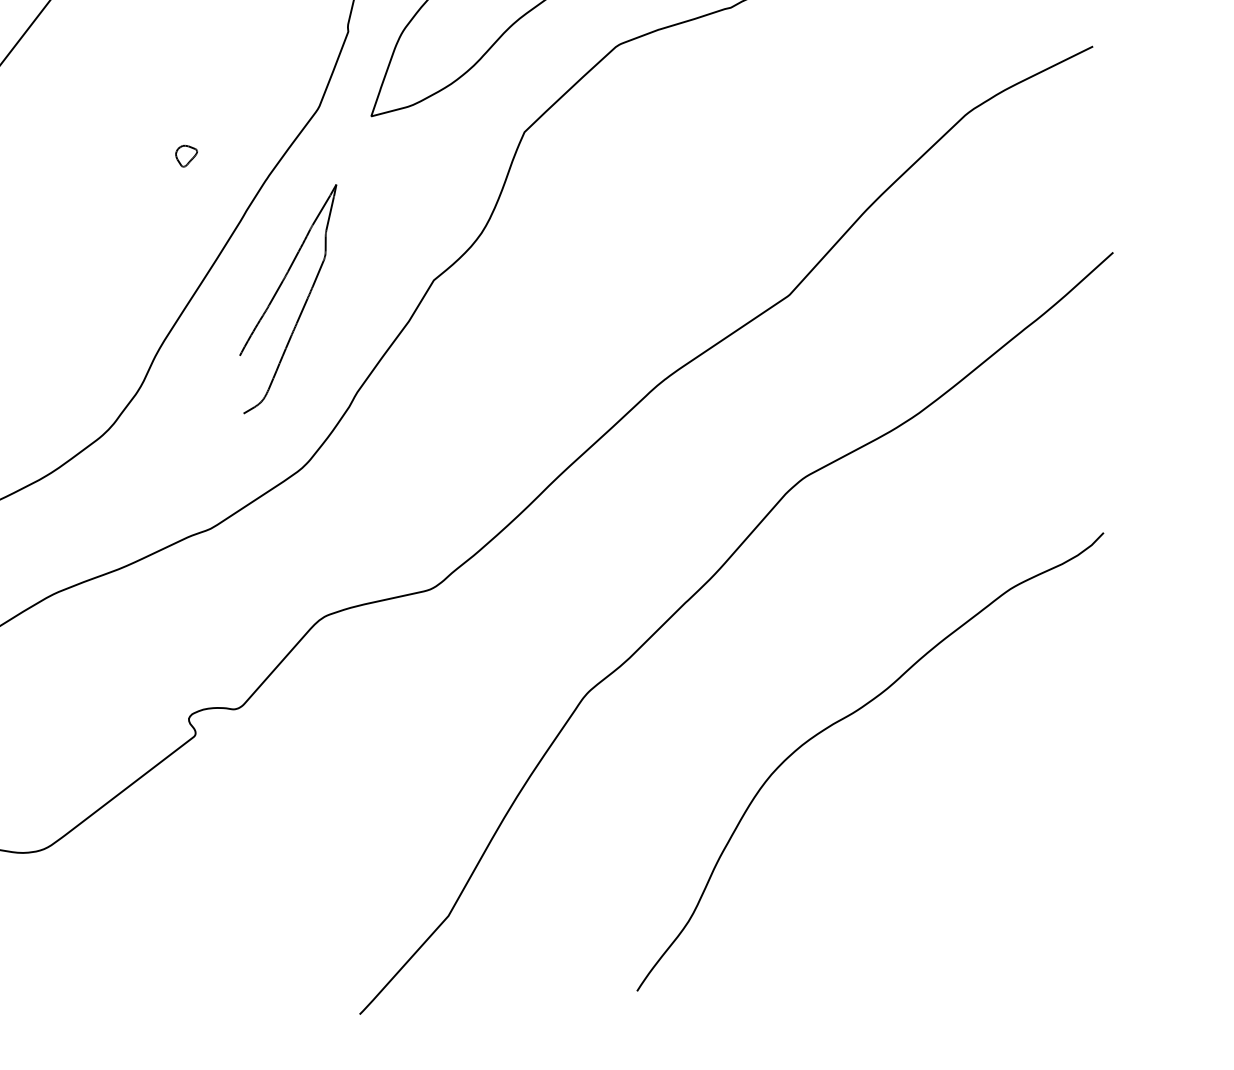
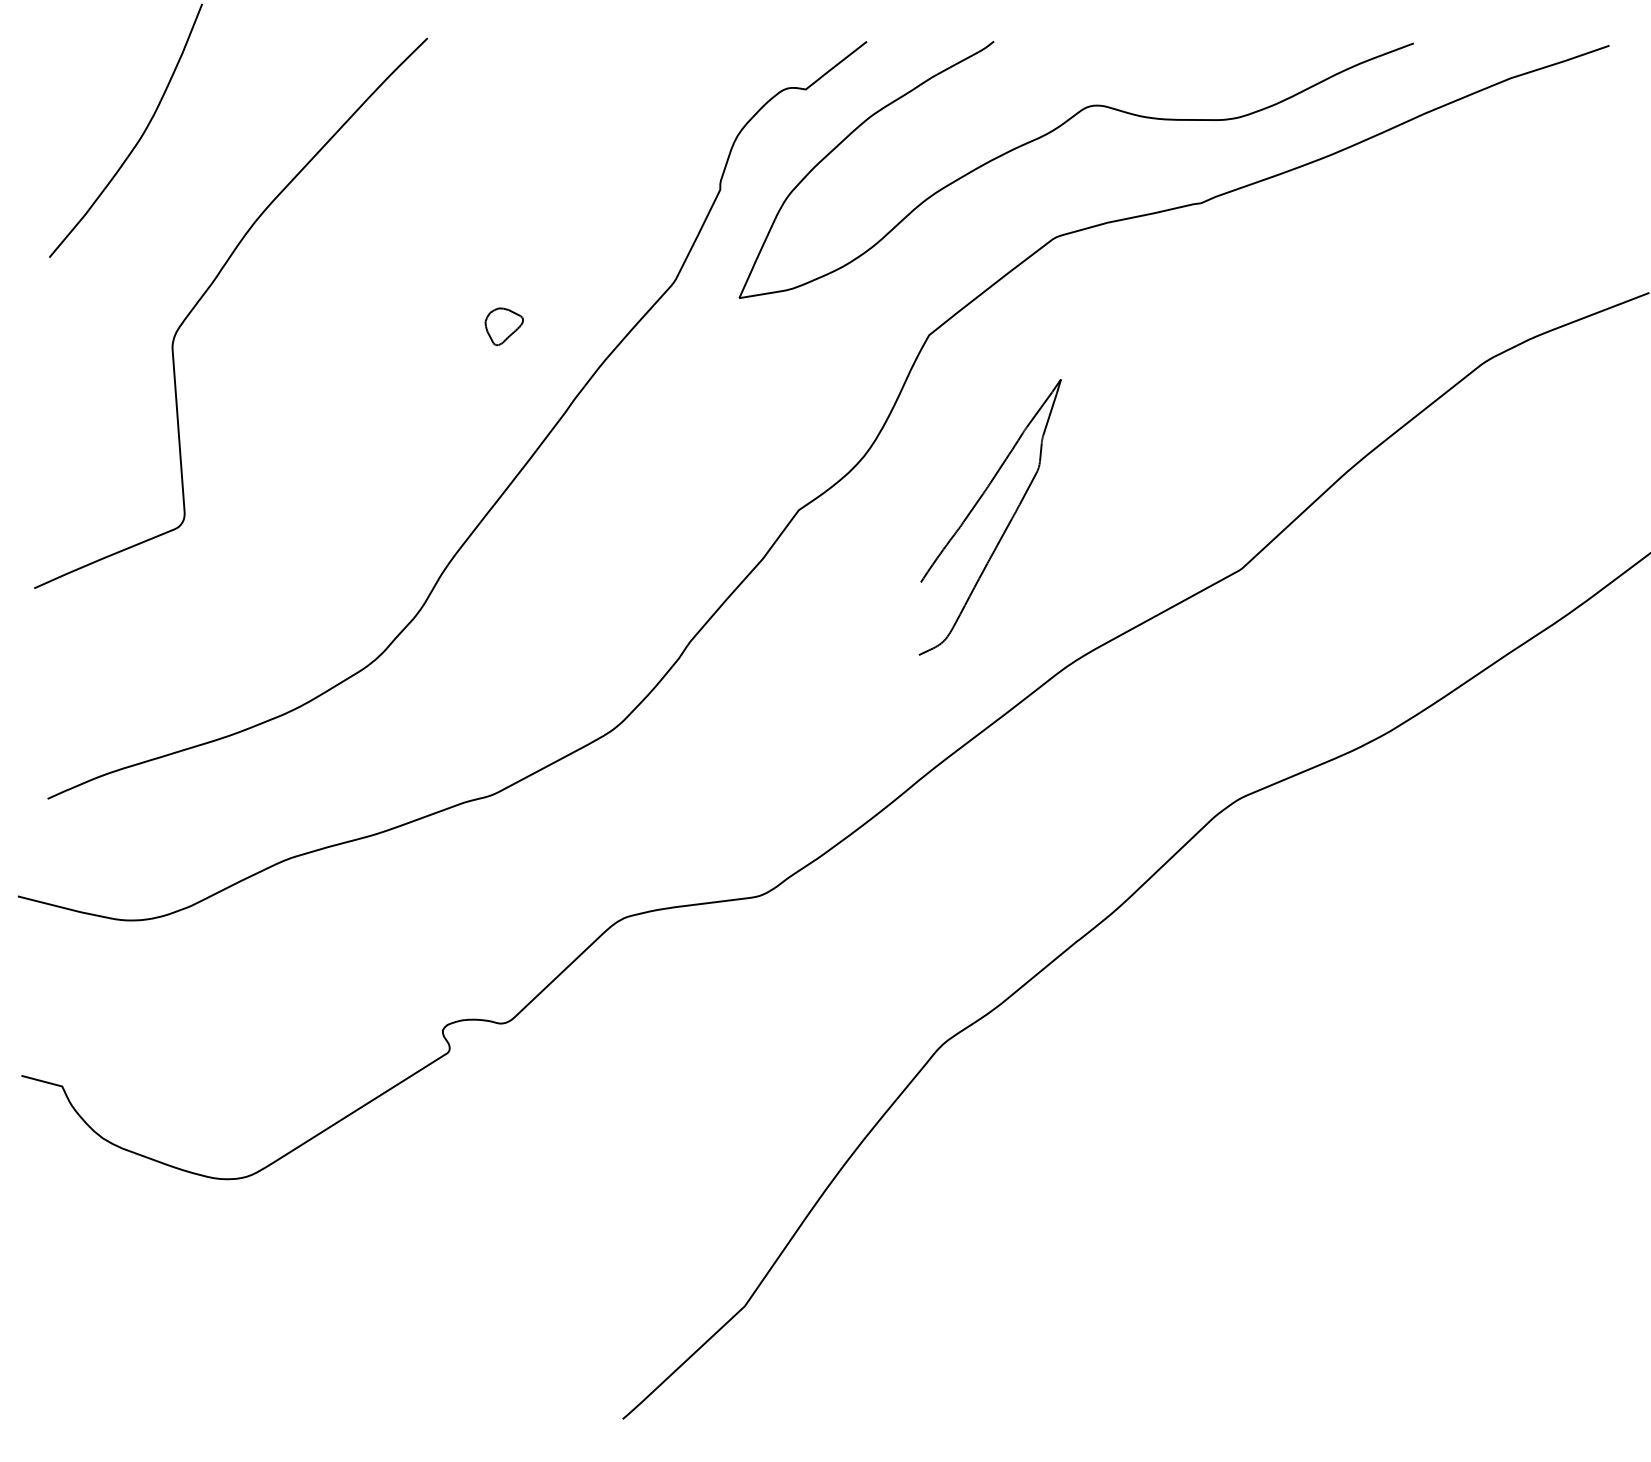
part: (186, 155) -> (504, 326), size x1.4
part: (277, 293) -> (974, 508), moved
curve: (843, 719) -> (1261, 1105), removed

